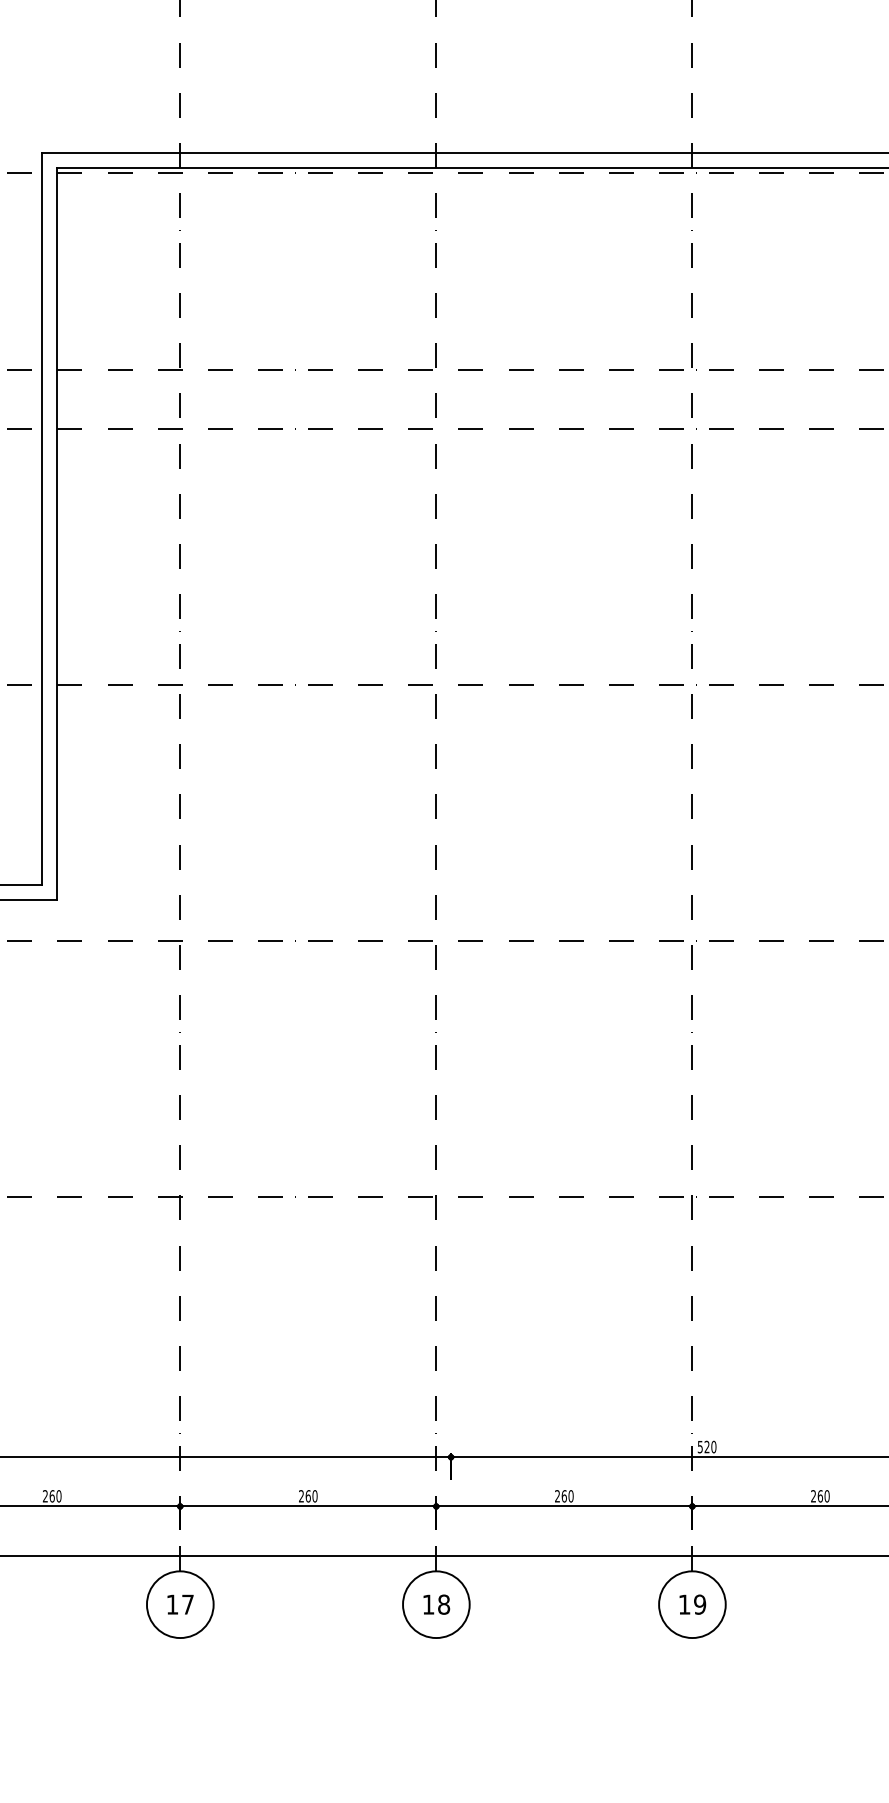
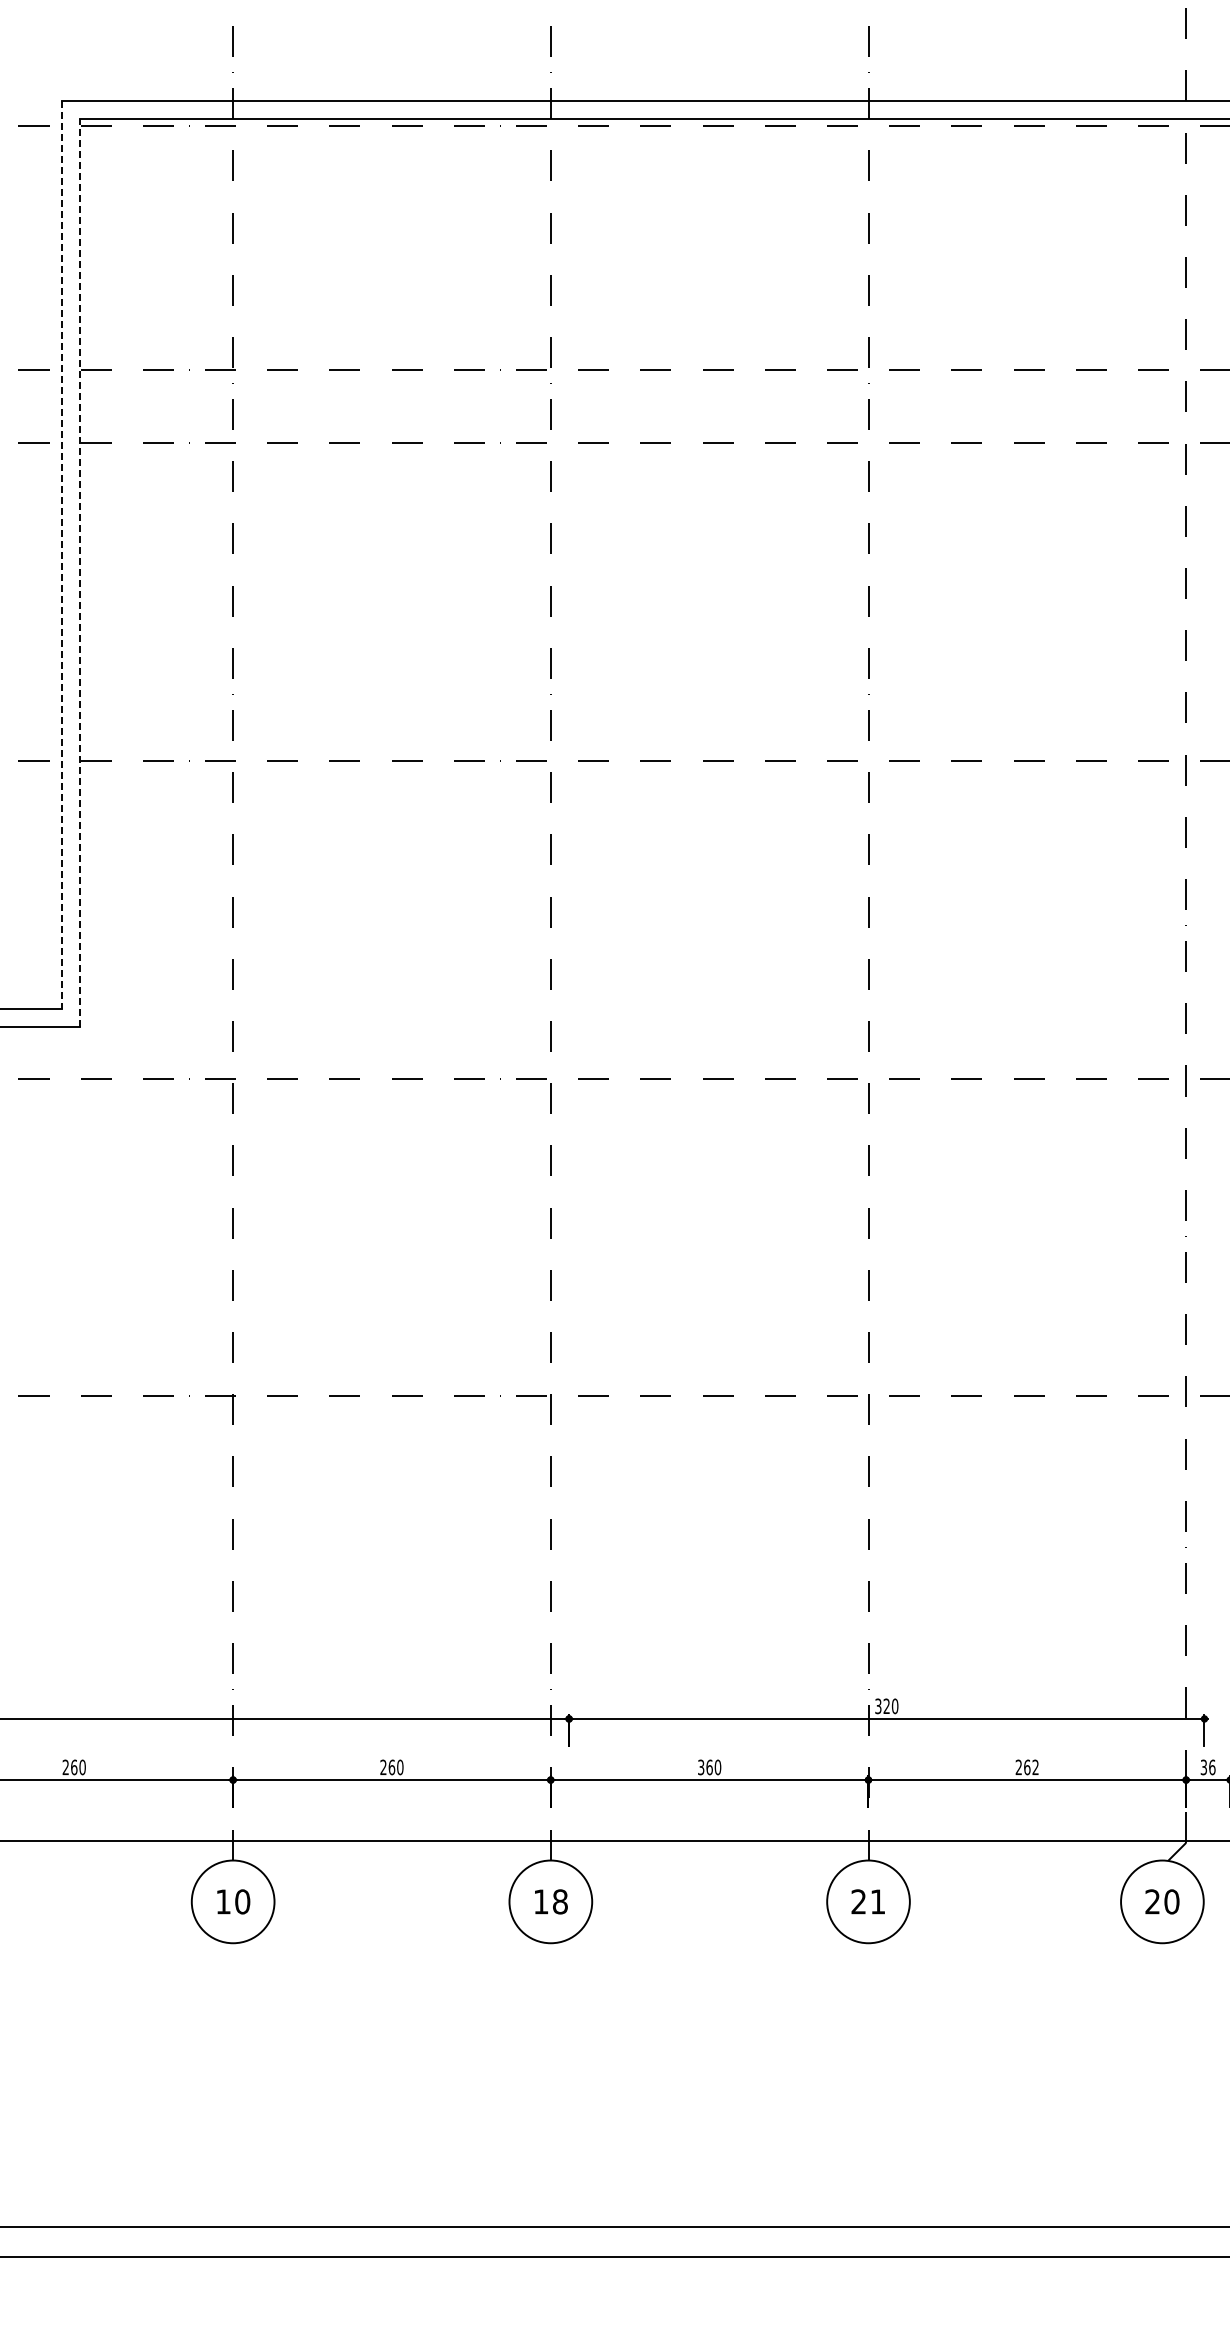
line: (42, 518) -> (62, 554), solid -> dashed
line: (57, 534) -> (80, 573), solid -> dashed
text: (700, 1446) -> (878, 1705), 520 -> 320
text: (557, 1496) -> (701, 1767), 260 -> 360
text: (826, 1496) -> (1035, 1767), 260 -> 262
text: (187, 1604) -> (242, 1901), 17 -> 10
text: (692, 1604) -> (868, 1901), 19 -> 21

